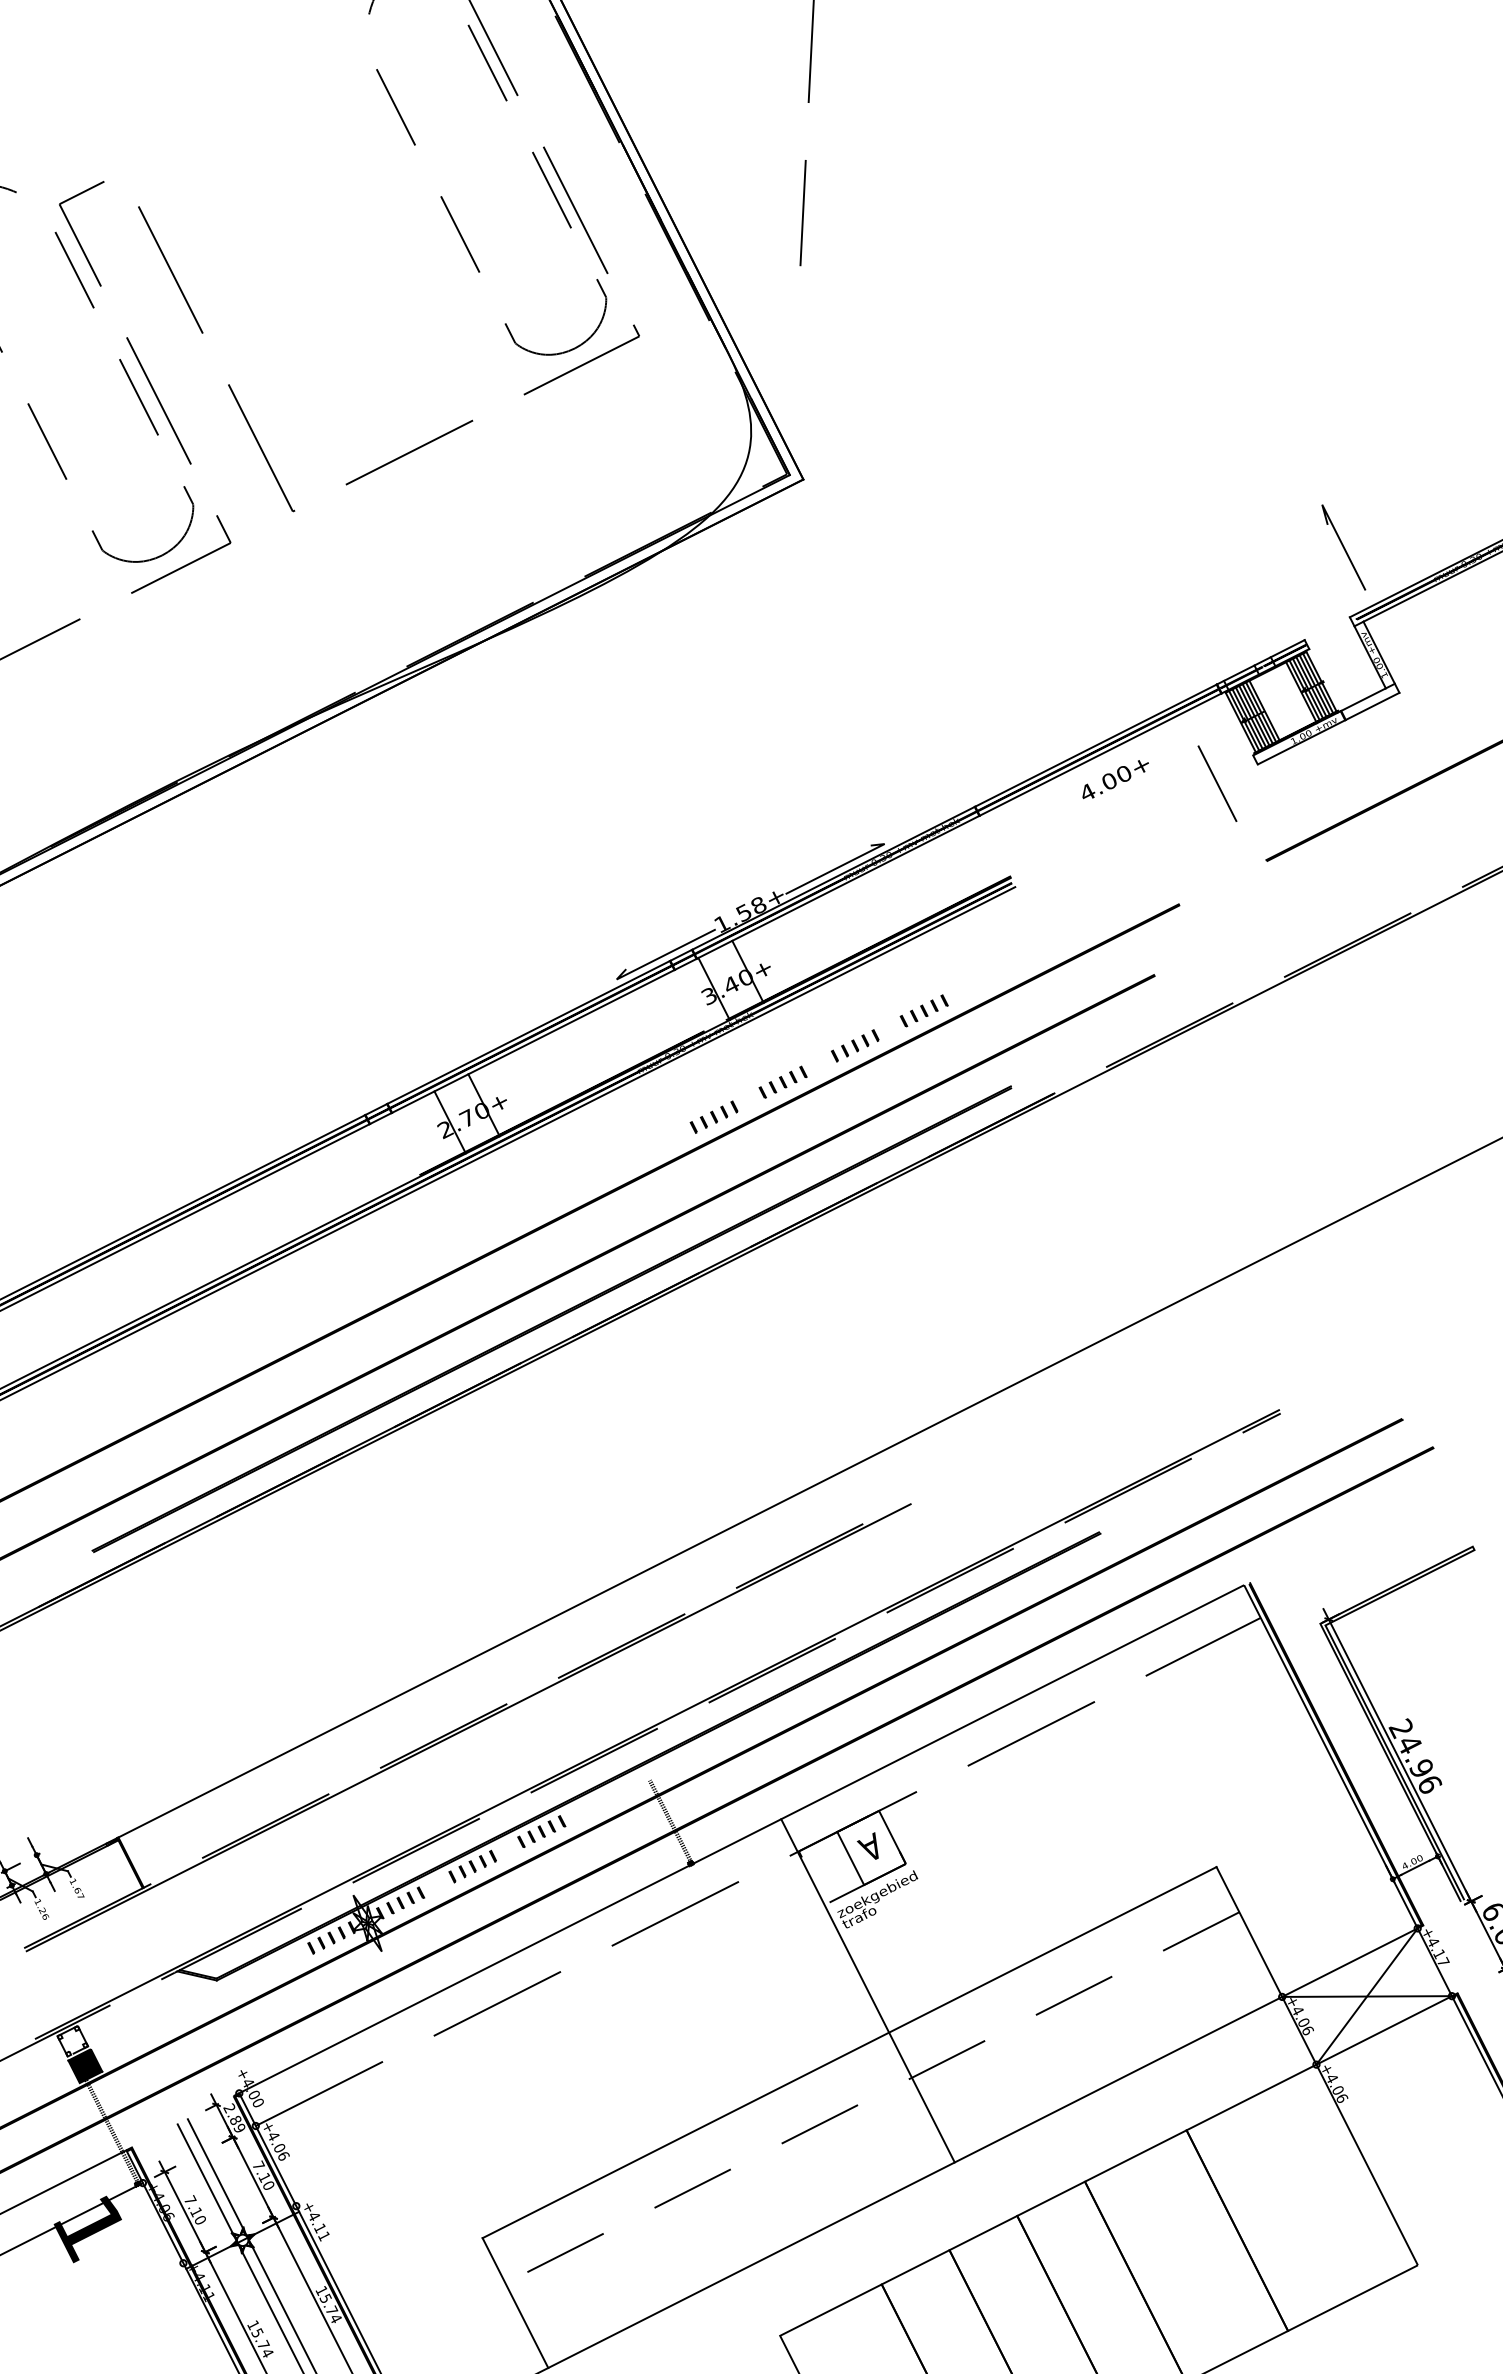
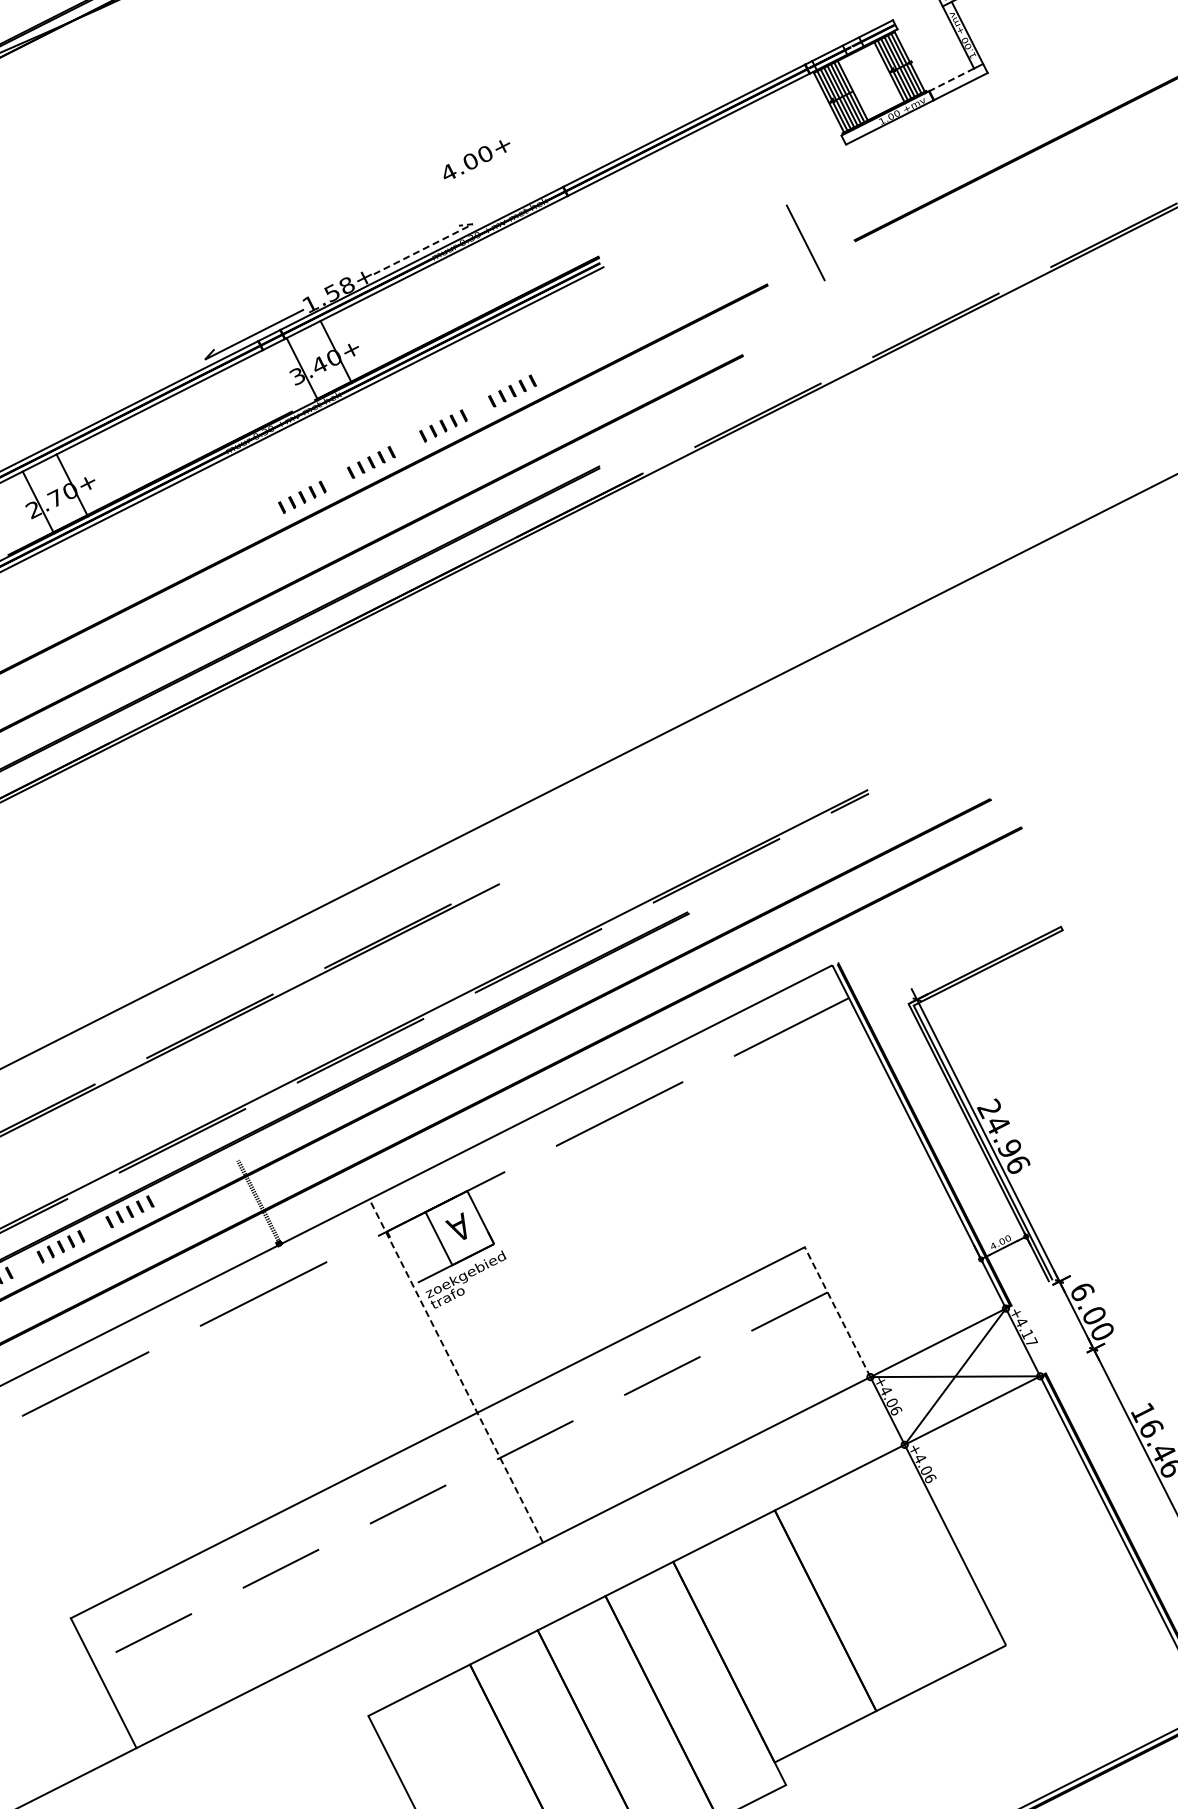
line: (1363, 699) -> (951, 79), solid -> dashed
text: (1115, 779) -> (476, 159), moved
line: (1217, 783) -> (805, 242), moved
line: (842, 865) -> (430, 245), solid -> dashed
line: (1249, 1932) -> (837, 1312), solid -> dashed
line: (867, 1990) -> (455, 1370), solid -> dashed

